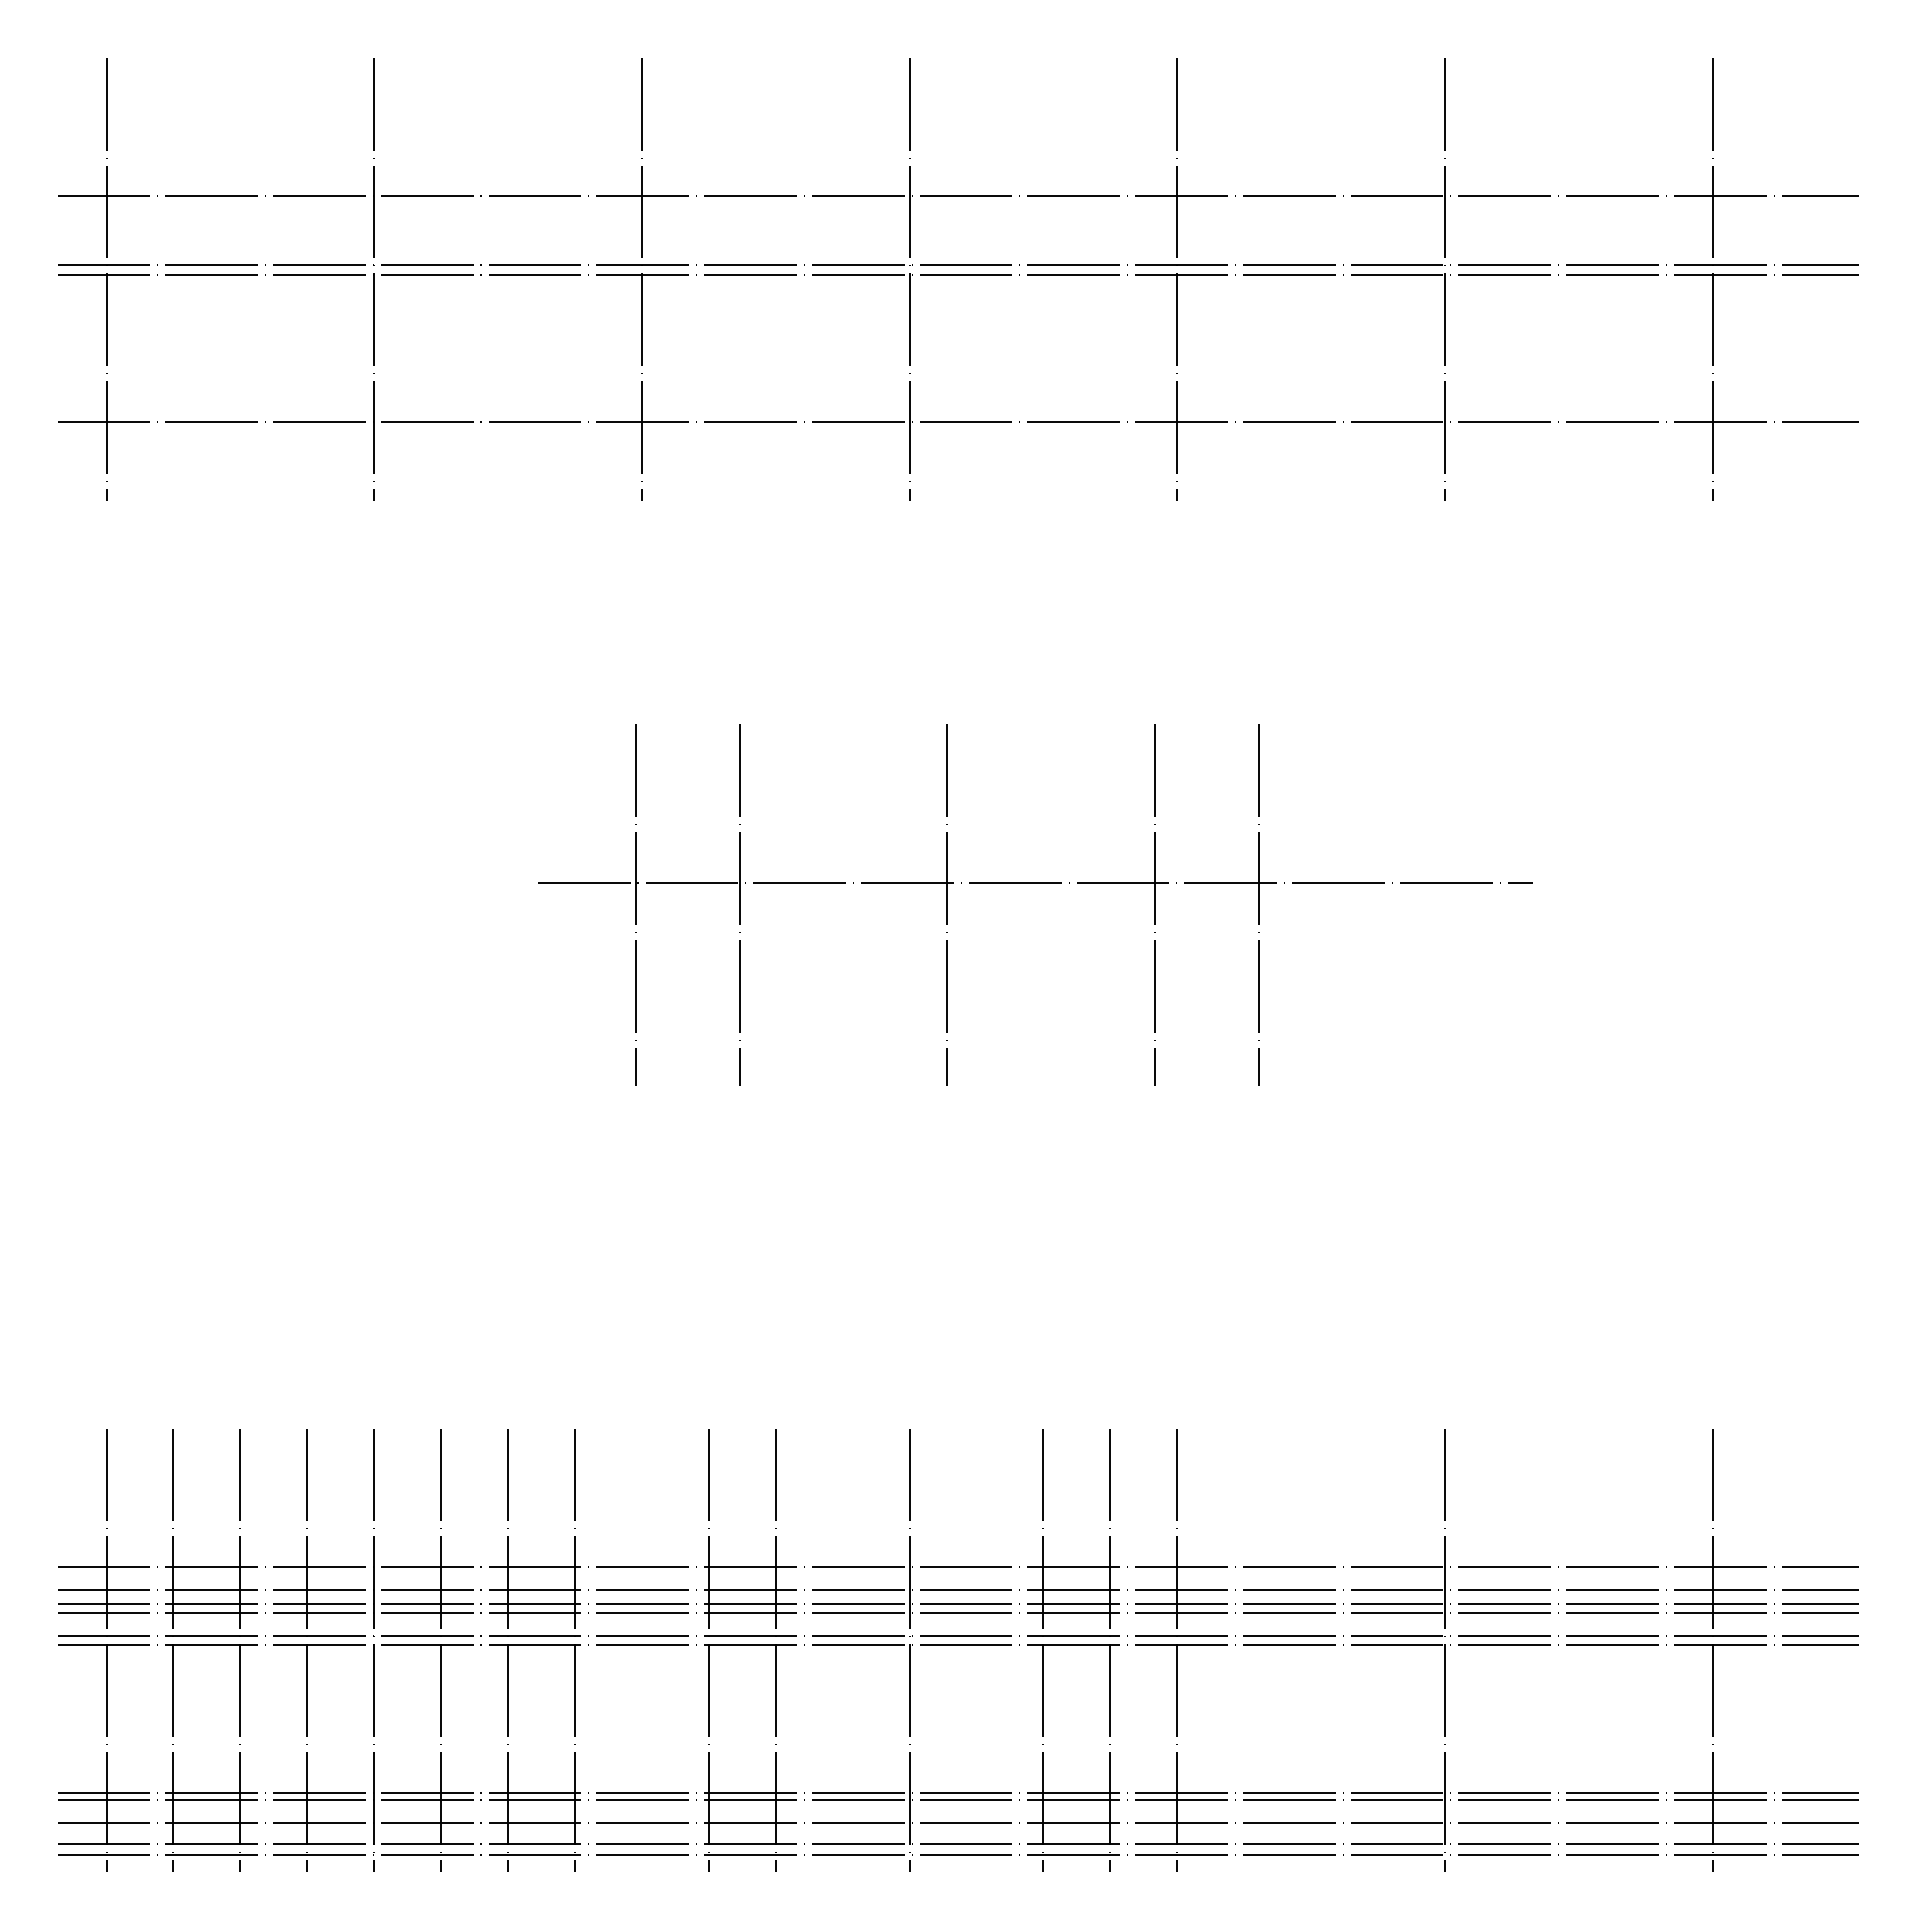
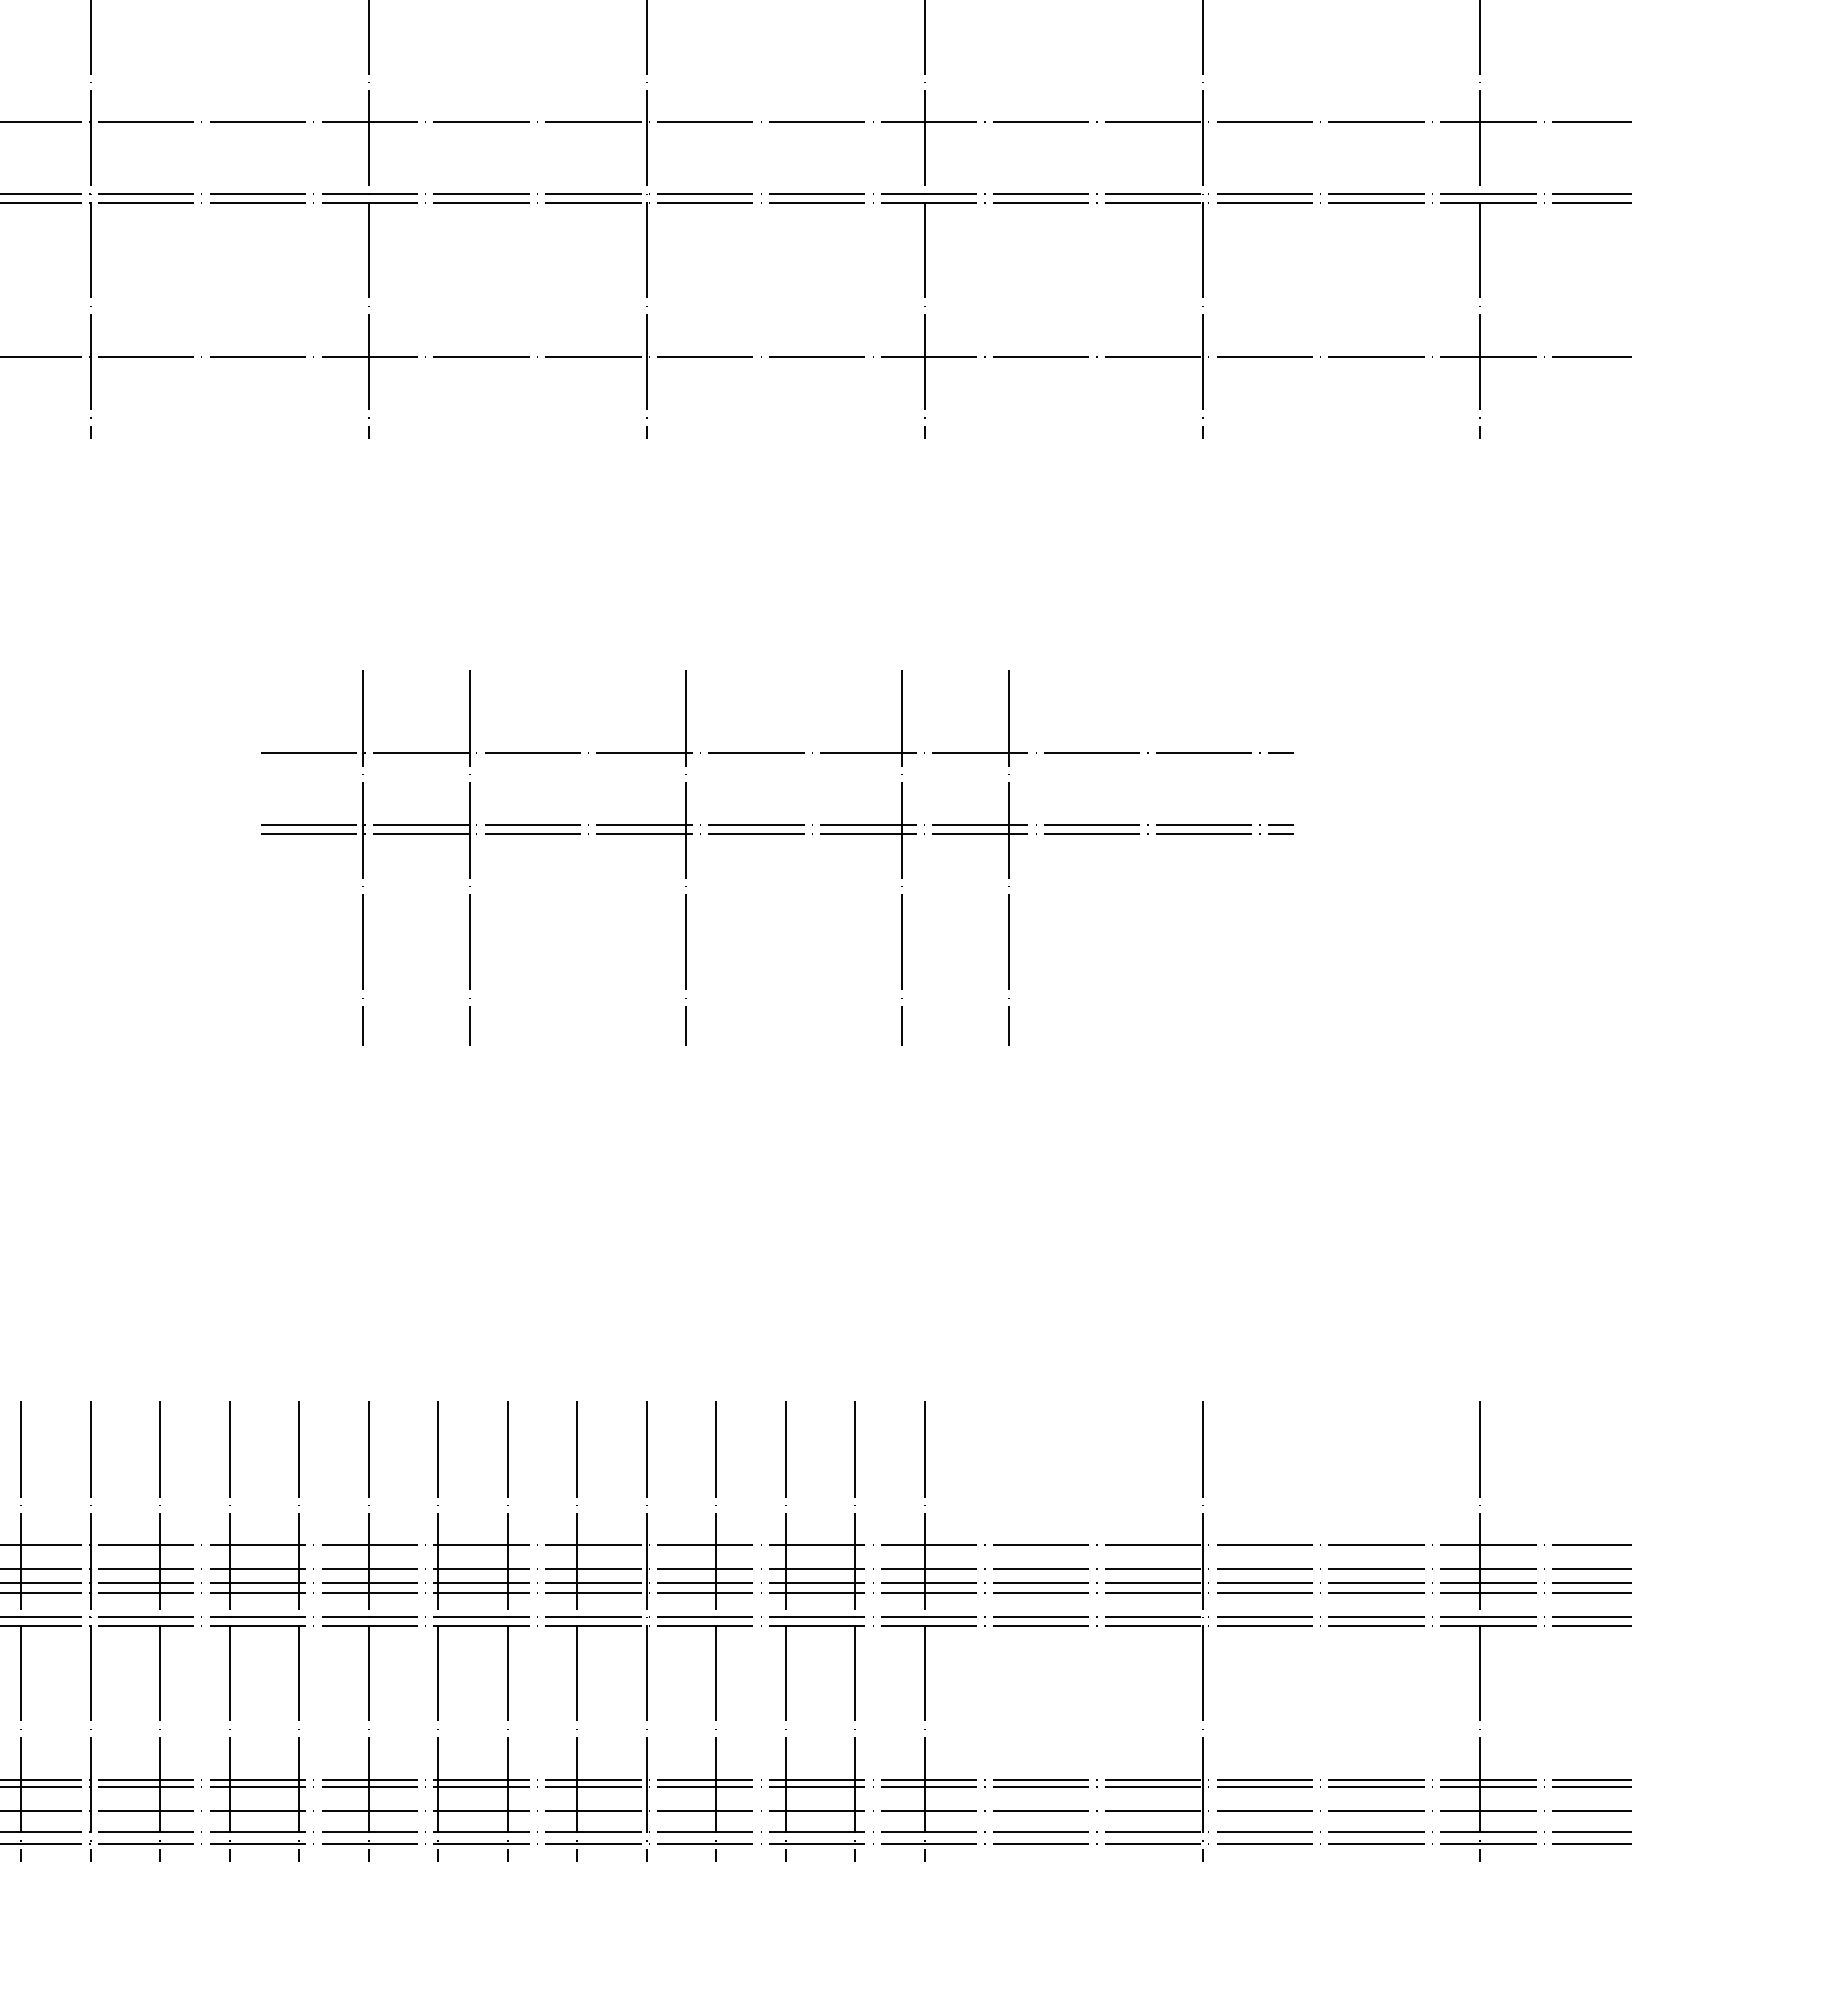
line: (1034, 804) -> (776, 753), added
line: (1034, 873) -> (776, 825), added
line: (641, 1650) -> (368, 1631), added
line: (842, 1650) -> (577, 1631), added
line: (976, 1650) -> (716, 1631), added

